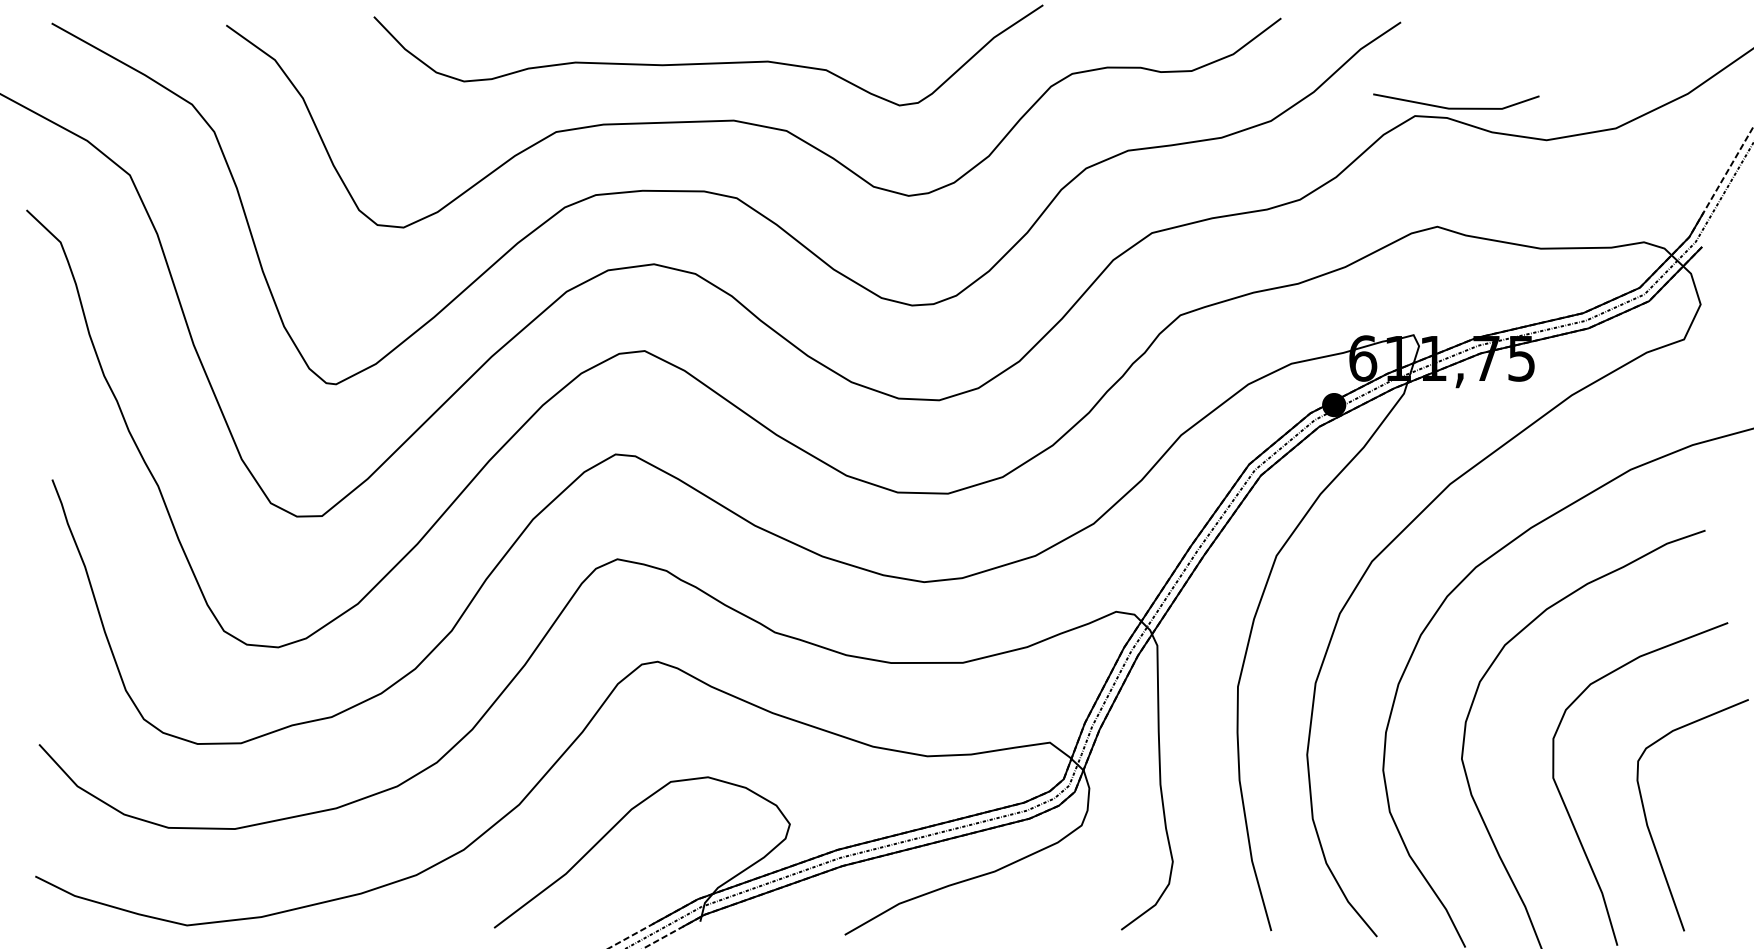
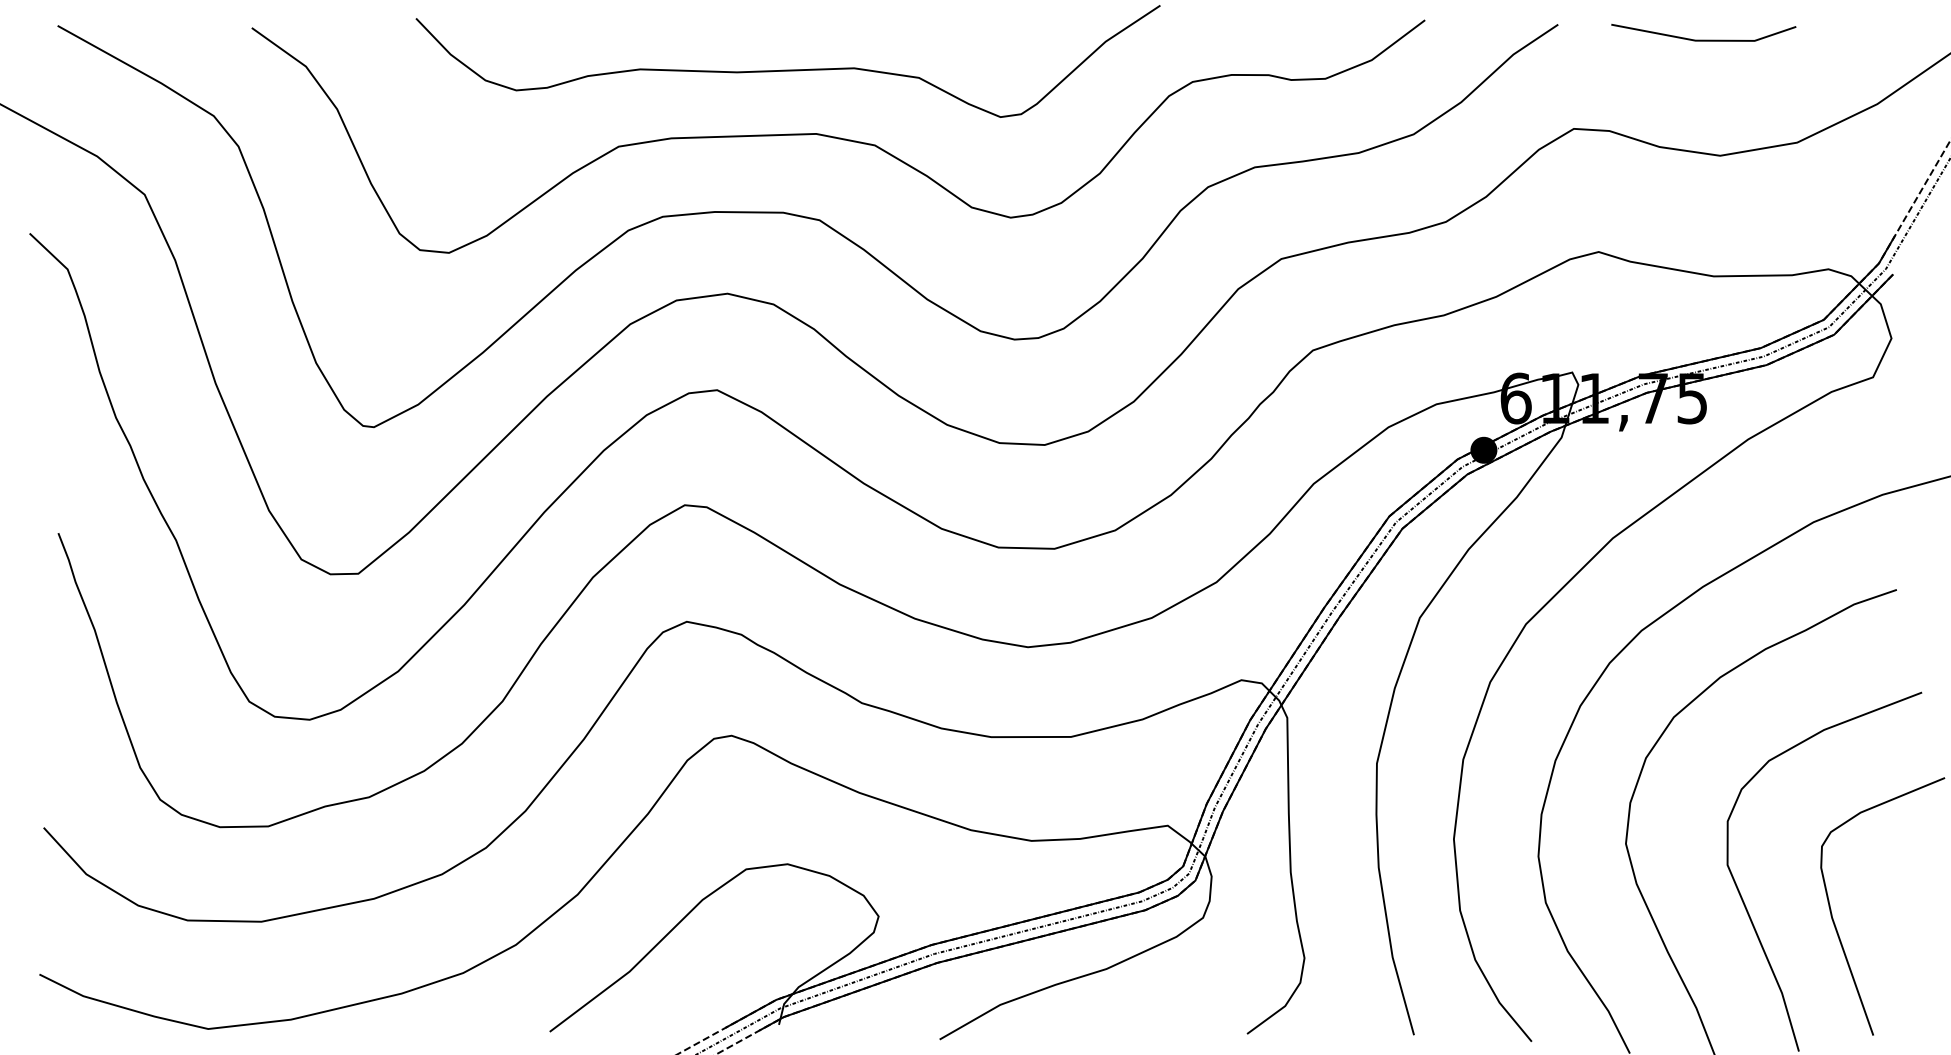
line: (1456, 107) -> (1703, 39), moved

